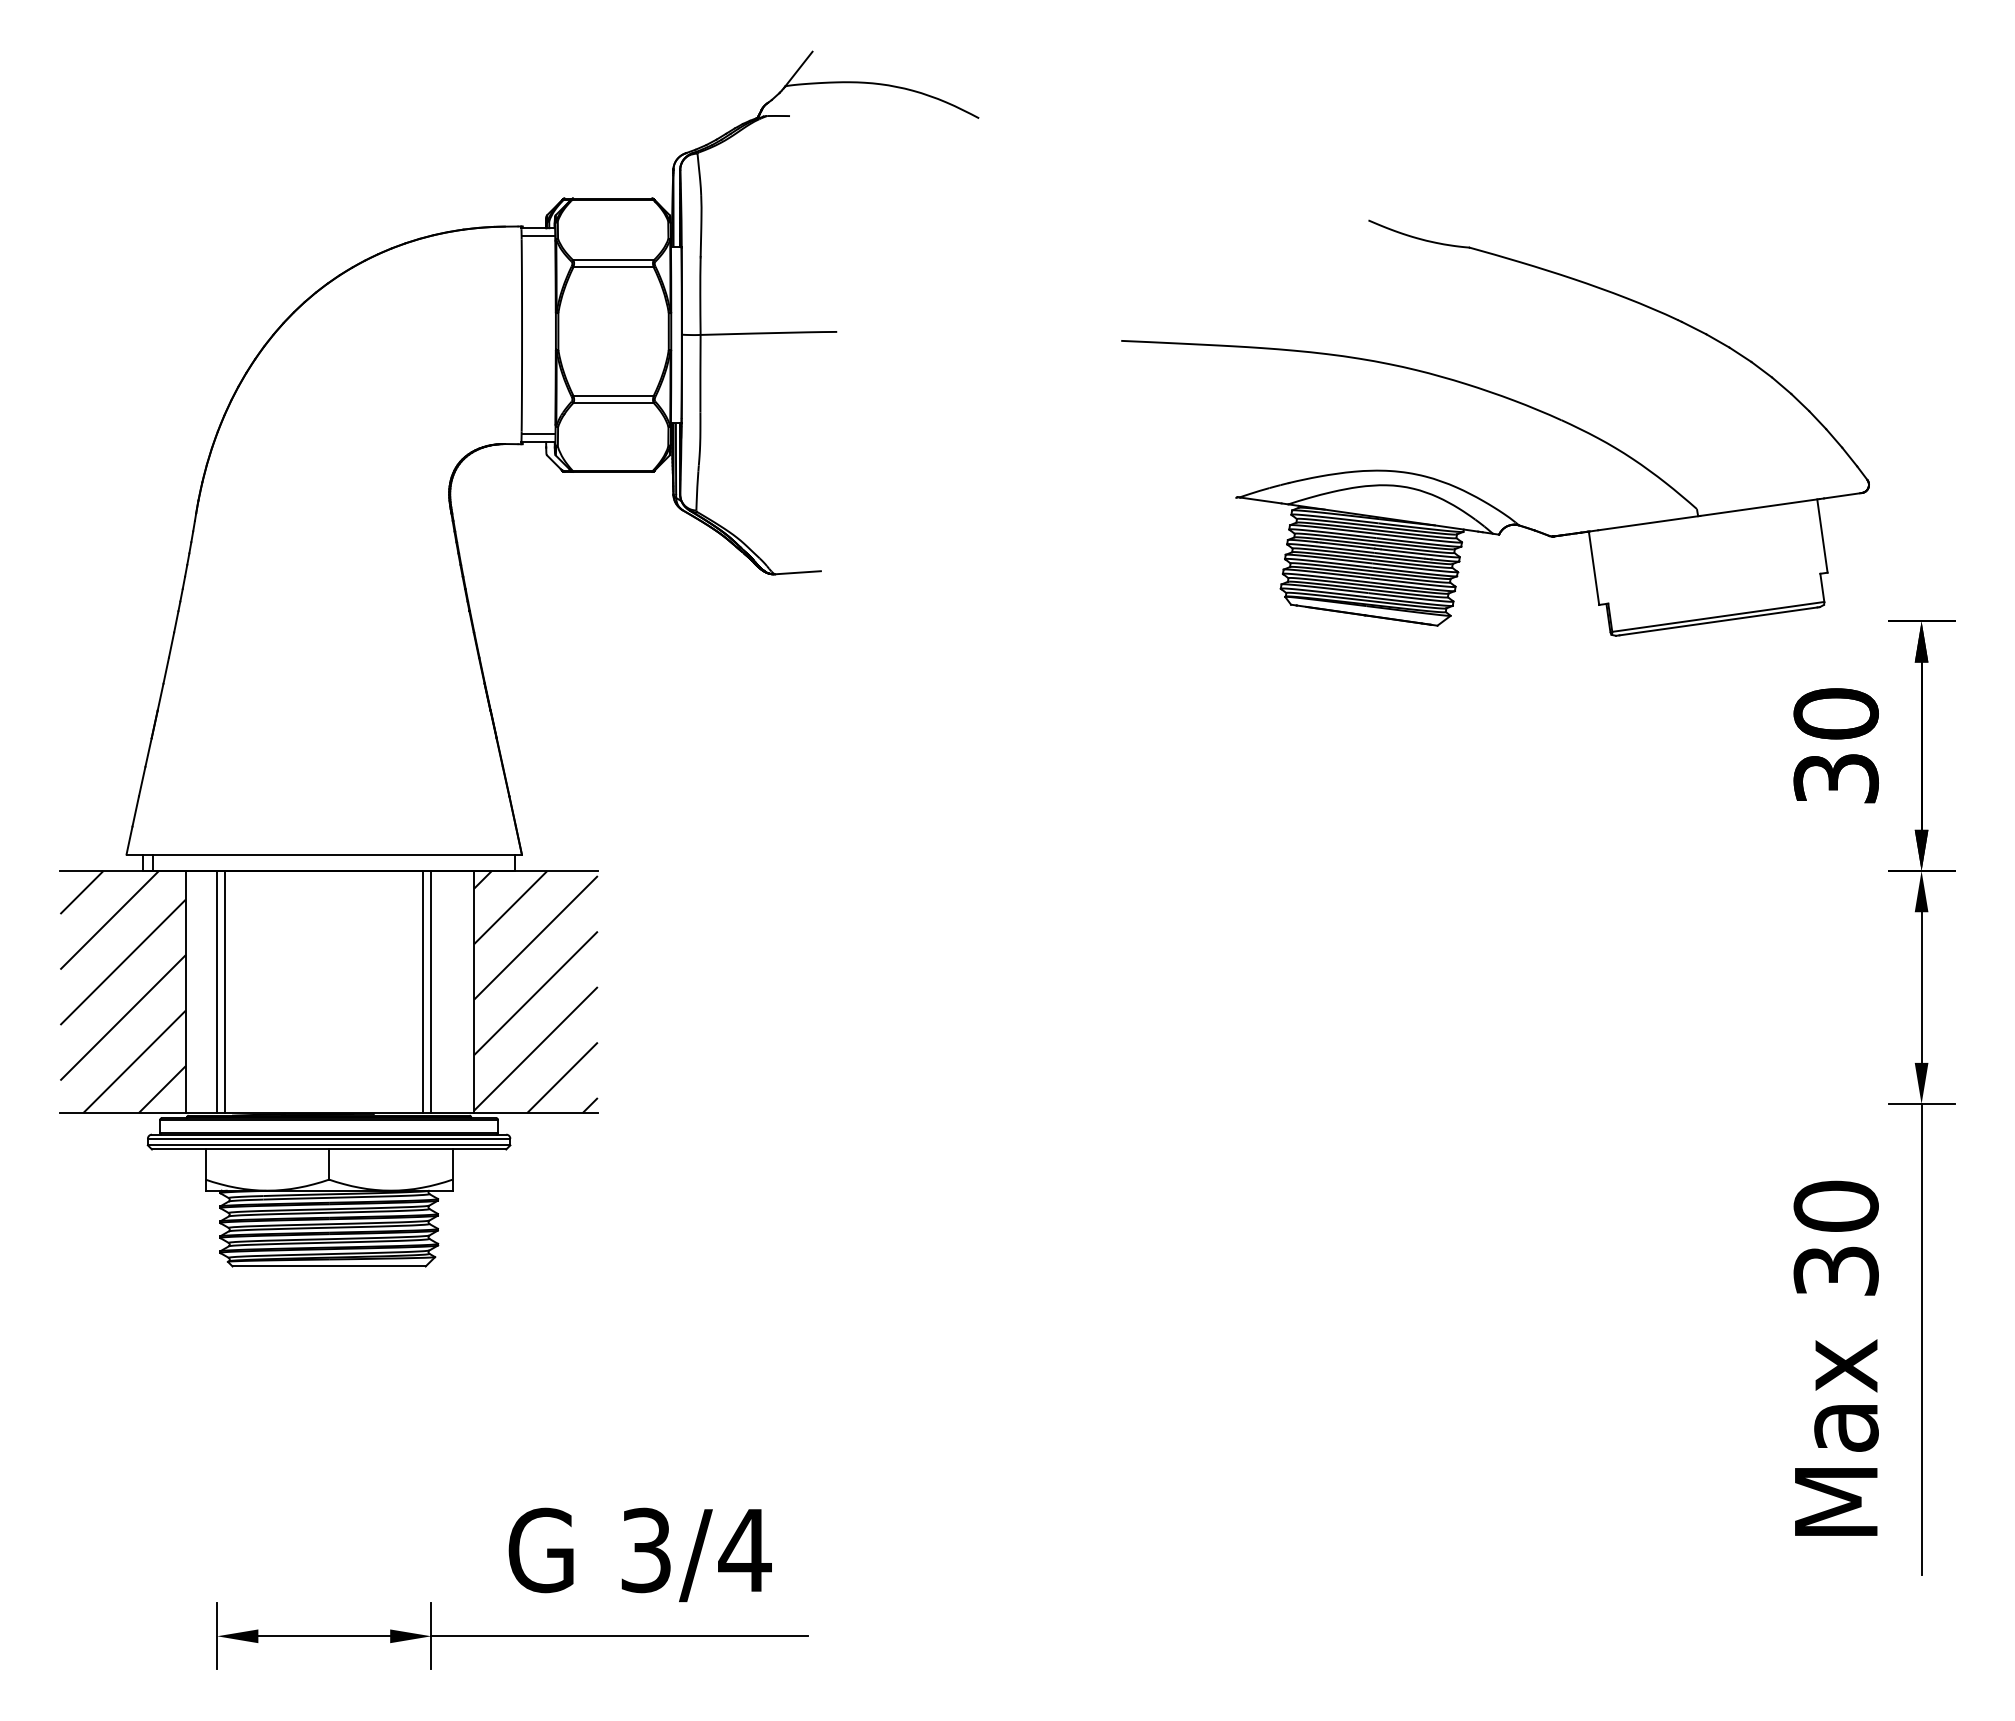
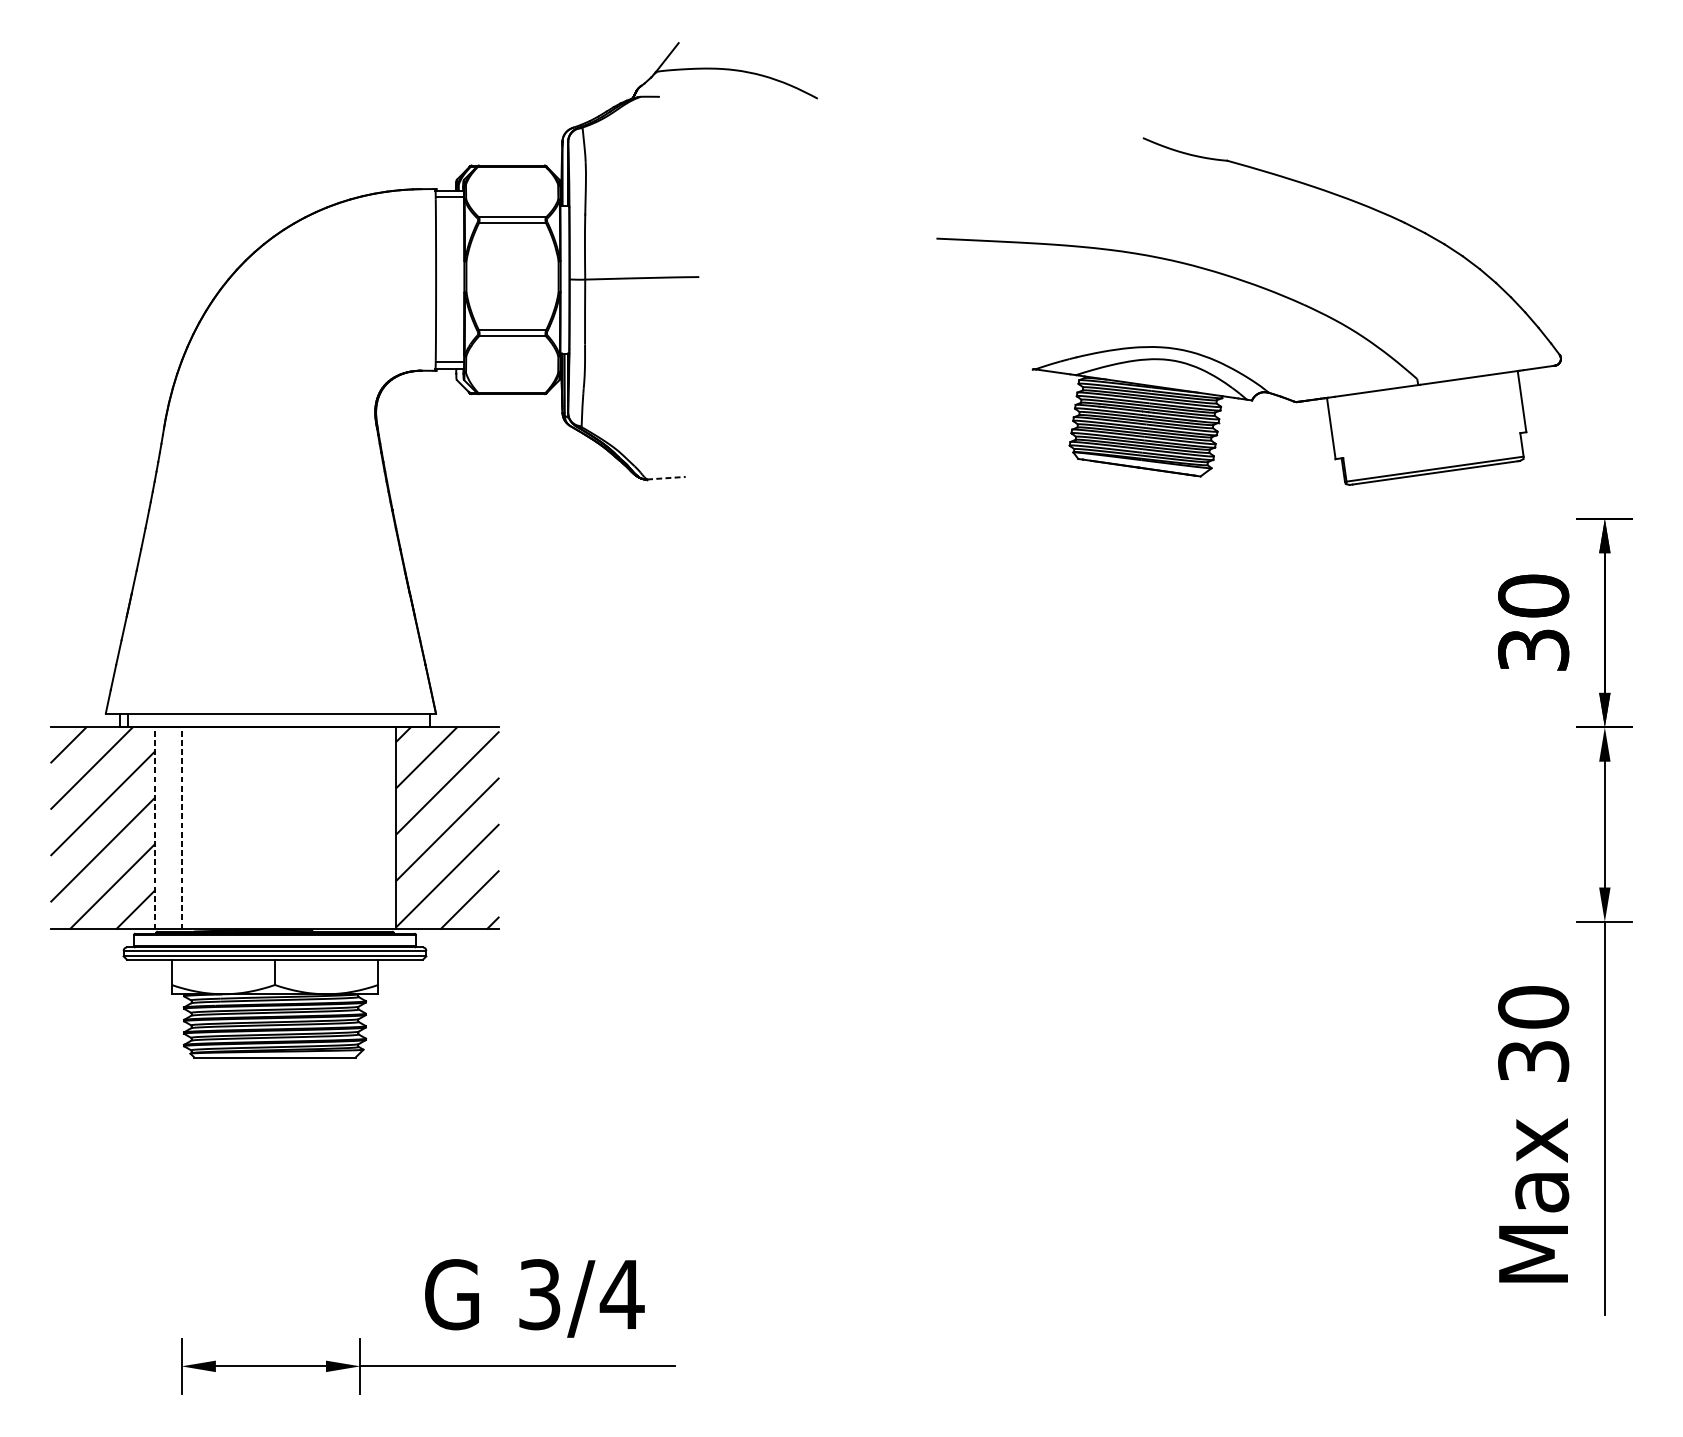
part: (1507, 399) -> (1259, 287), moved
line: (798, 572) -> (666, 477), solid -> dashed
line: (185, 991) -> (155, 827), solid -> dashed
line: (217, 991) -> (181, 827), solid -> dashed
line: (225, 992) -> (188, 828), removed
line: (423, 992) -> (353, 828), removed
line: (431, 992) -> (360, 828), removed

